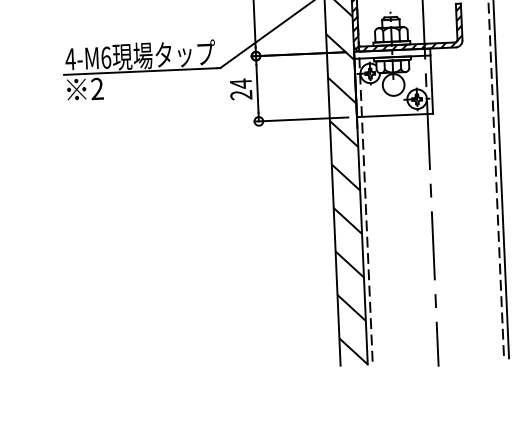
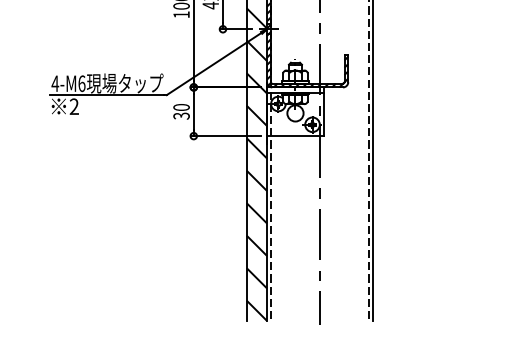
text: (241, 89) -> (181, 111), 24 -> 30

